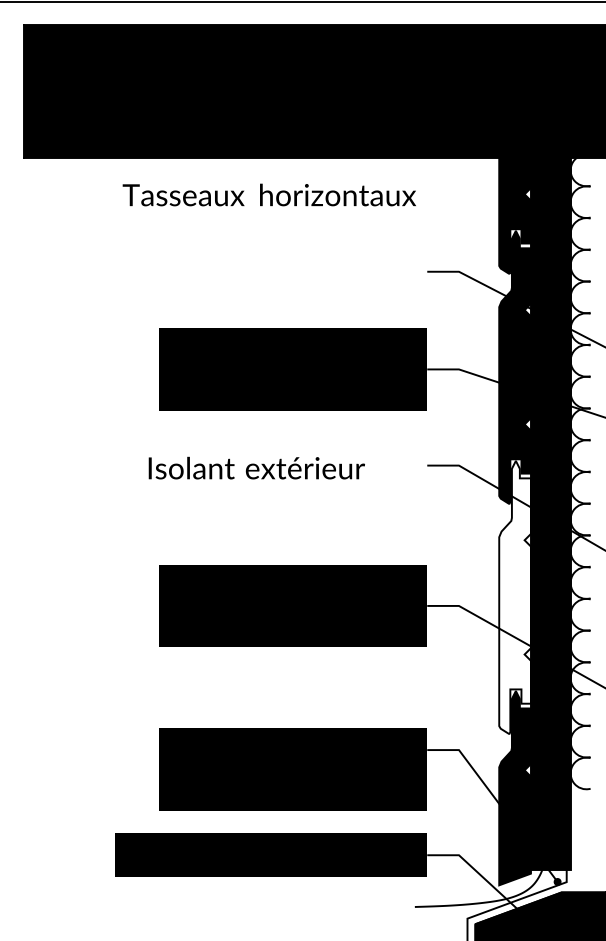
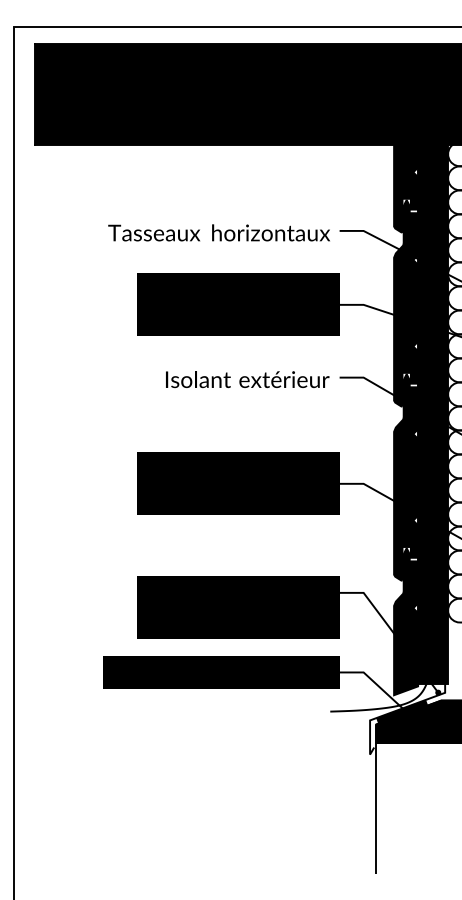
text: (268, 194) -> (218, 232), moved
text: (256, 468) -> (247, 379), moved
fill: (515, 597) -> (406, 477), added
fill: (510, 906) -> (402, 711), added

